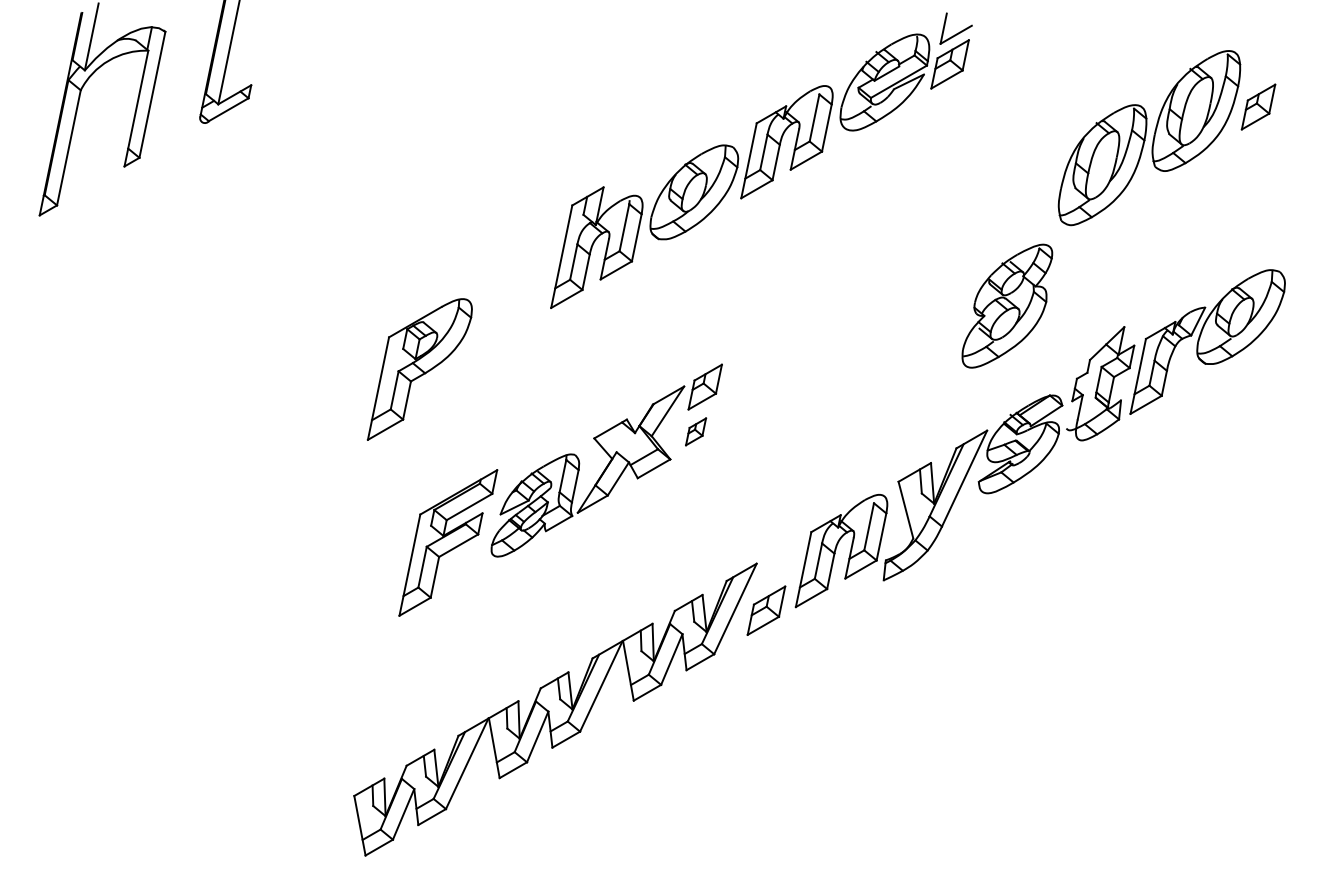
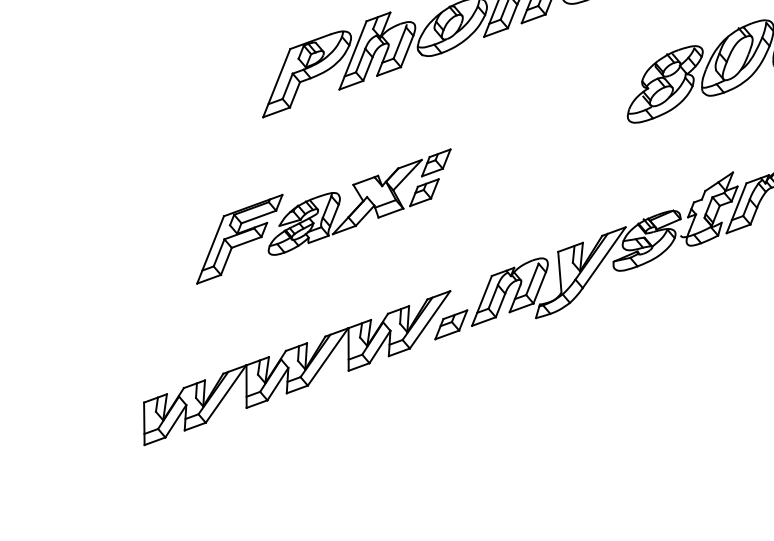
part: (1007, 305) -> (665, 83), moved
part: (419, 369) -> (307, 74), moved
part: (695, 431) -> (424, 192), size x1.67

